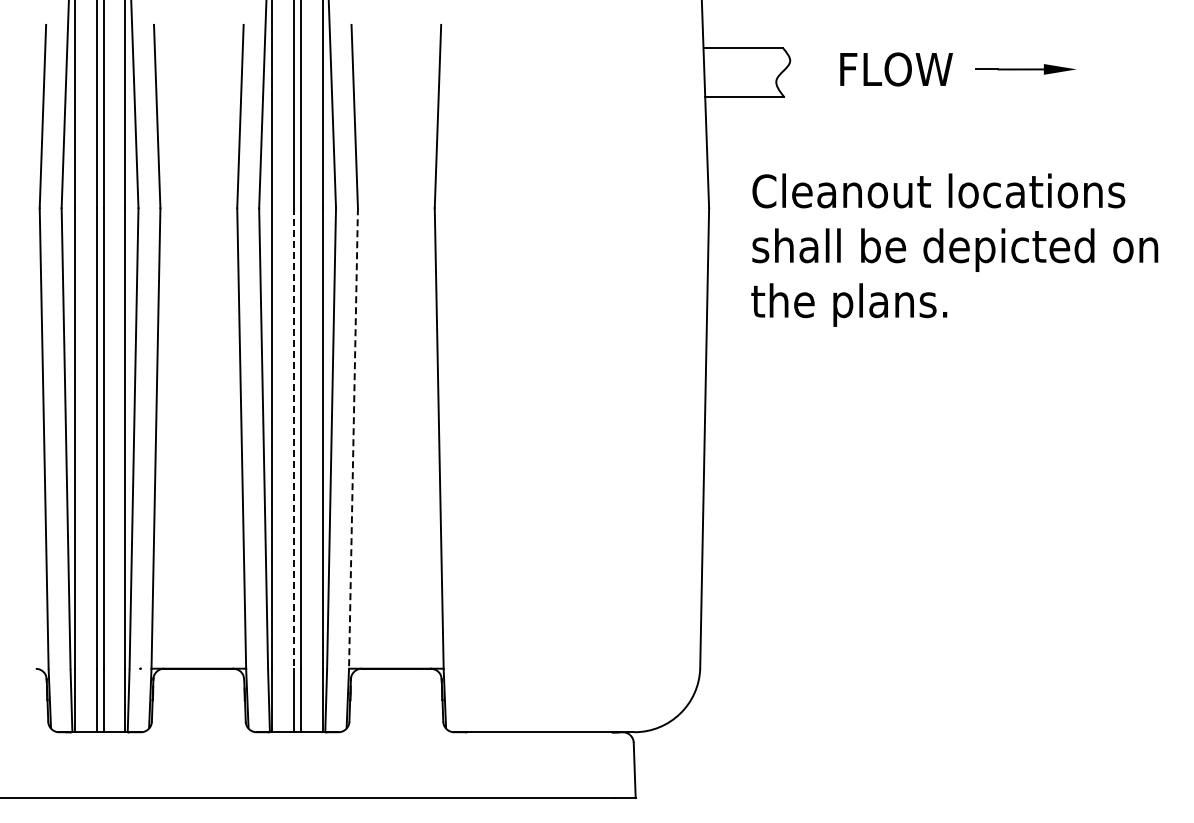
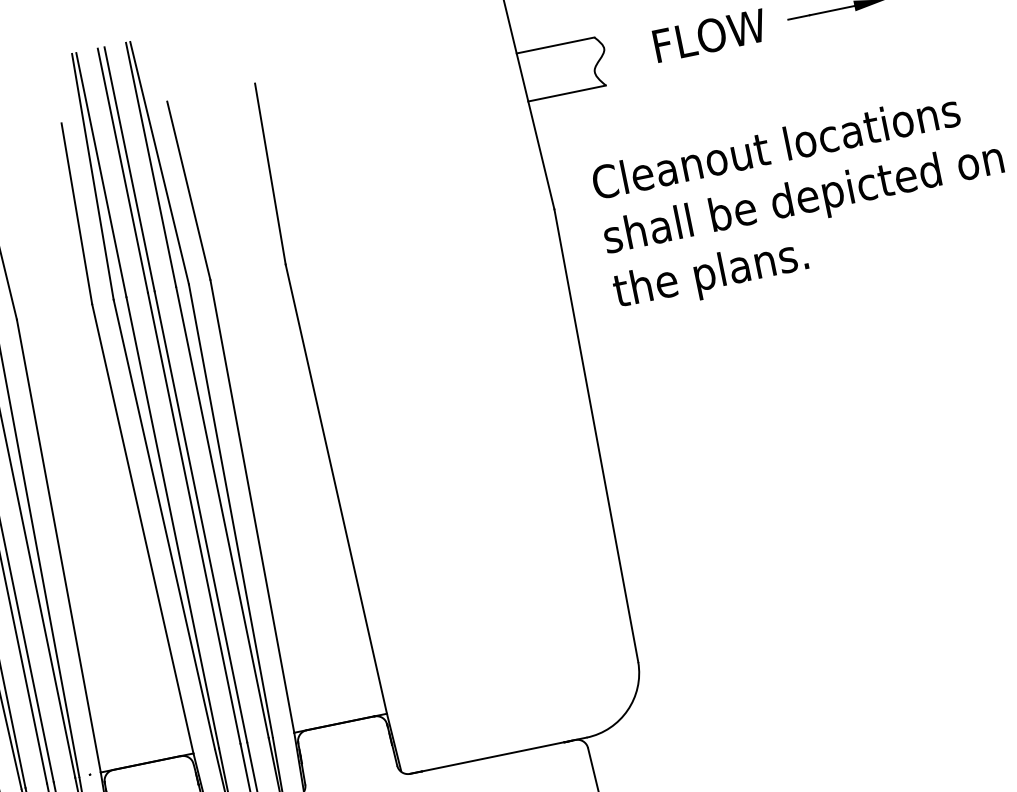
line: (294, 438) -> (194, 518), dashed -> solid
line: (353, 438) -> (252, 506), dashed -> solid

